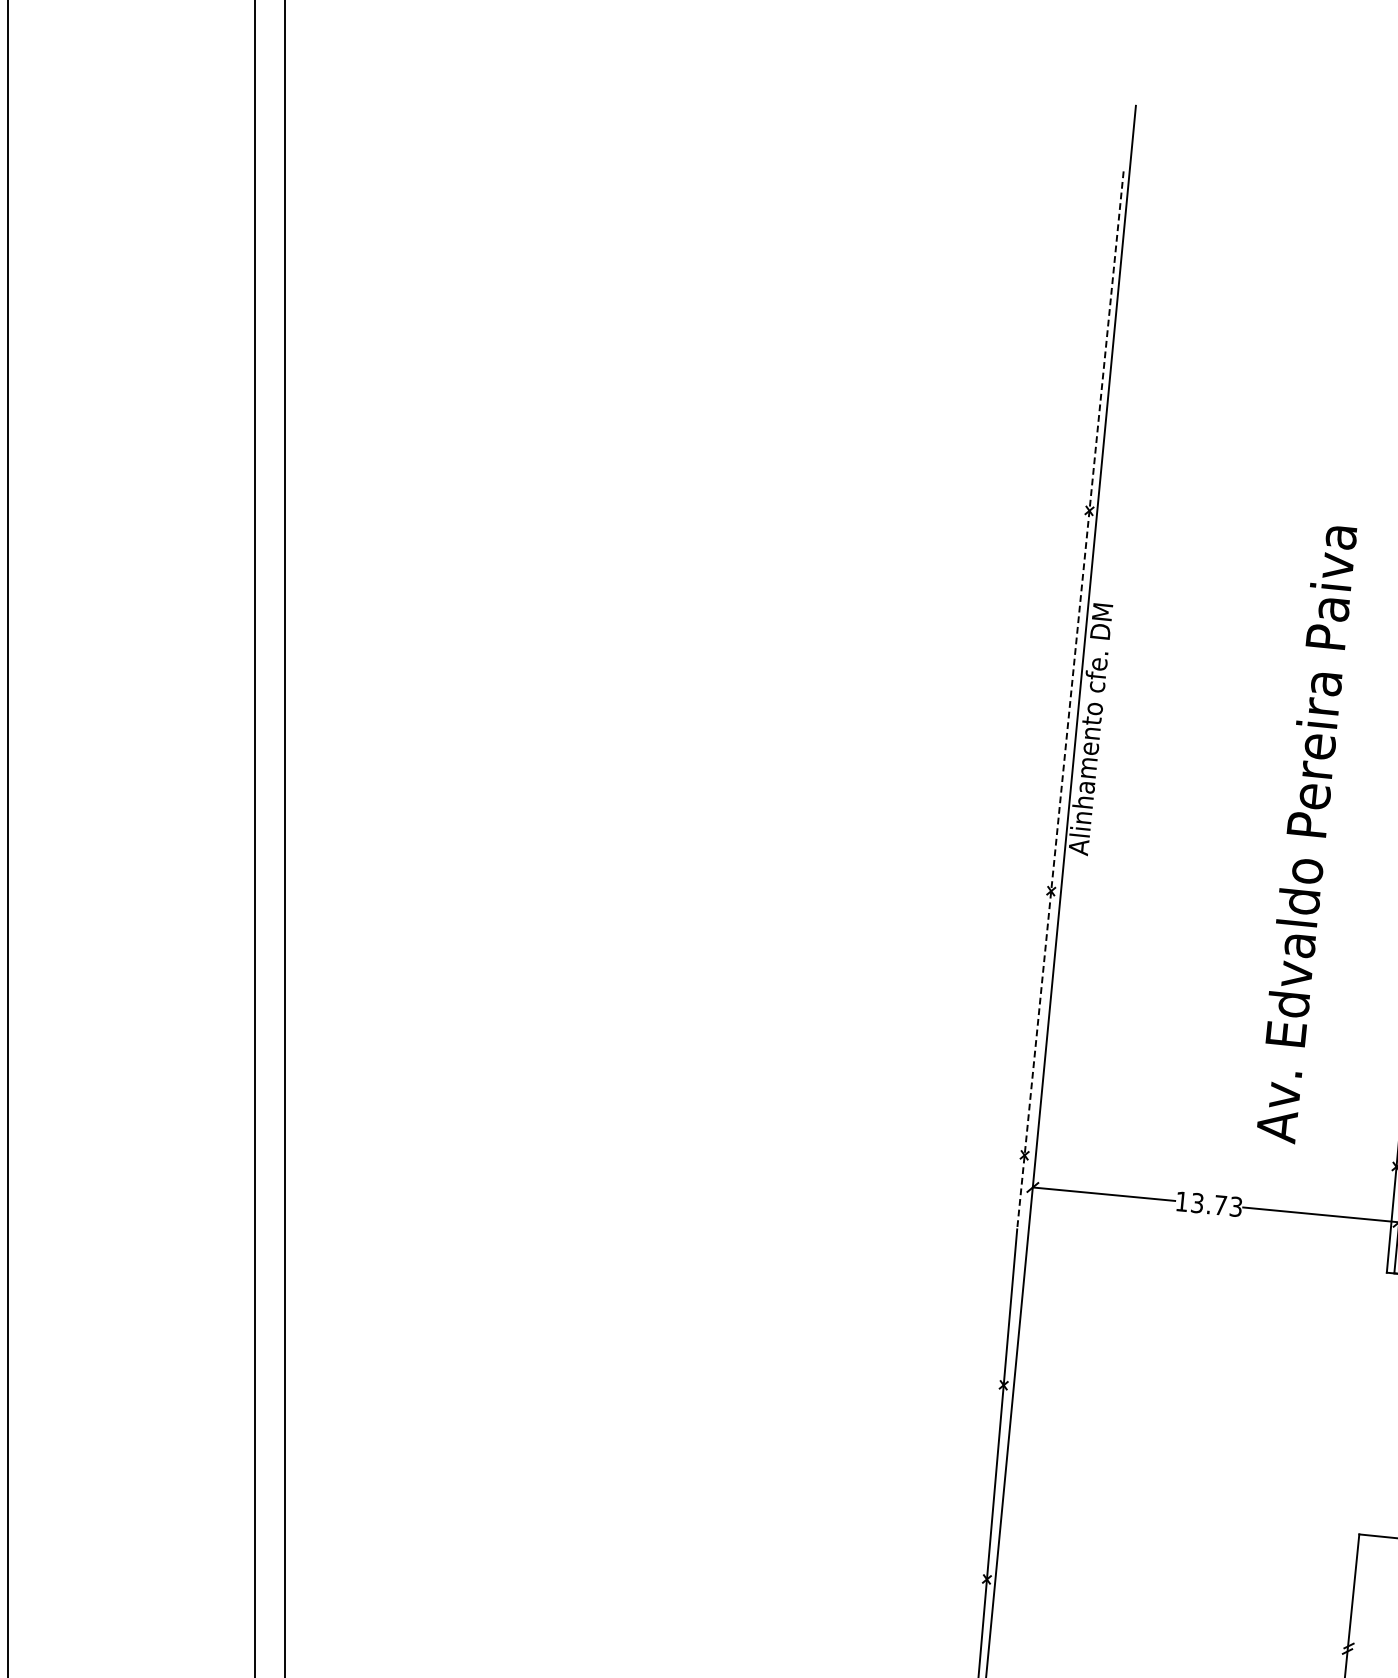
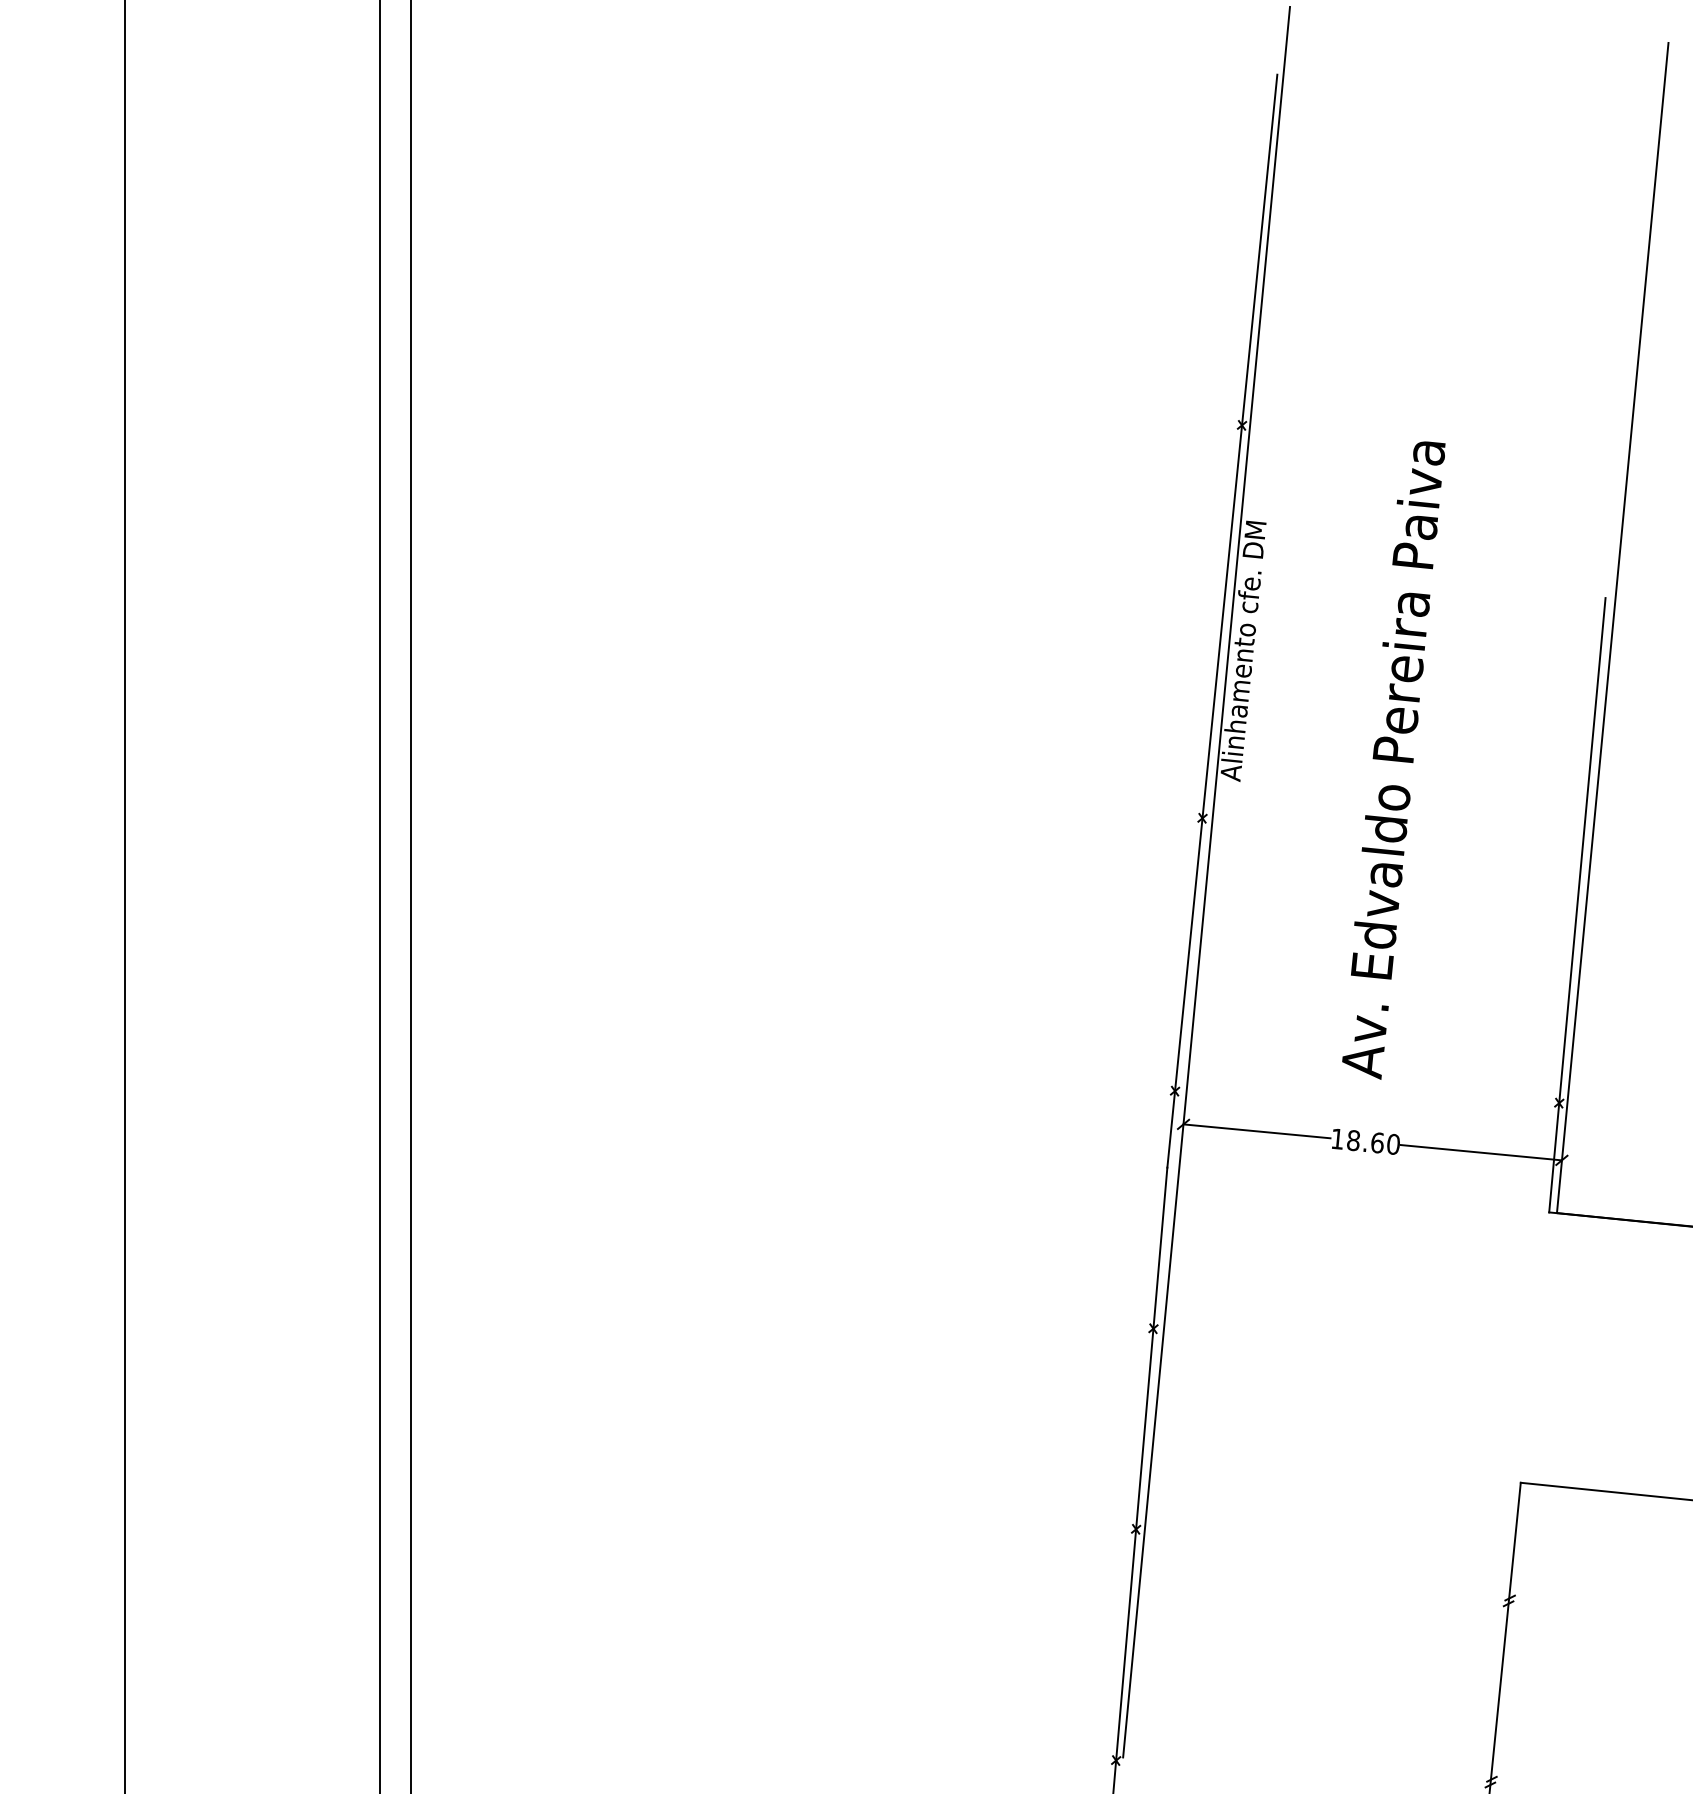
line: (1070, 700) -> (1222, 621), dashed -> solid
text: (1306, 835) -> (1393, 760), moved
text: (1215, 1205) -> (1372, 1142), 13.73 -> 18.60

